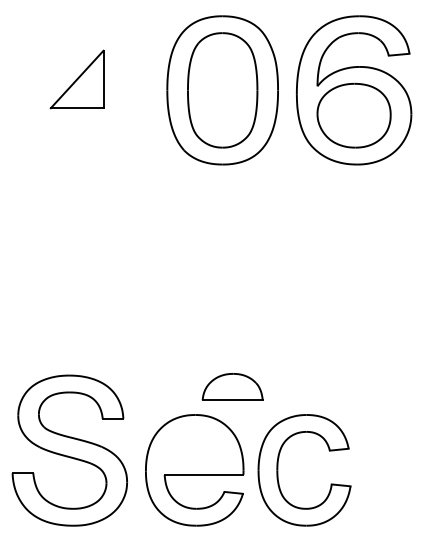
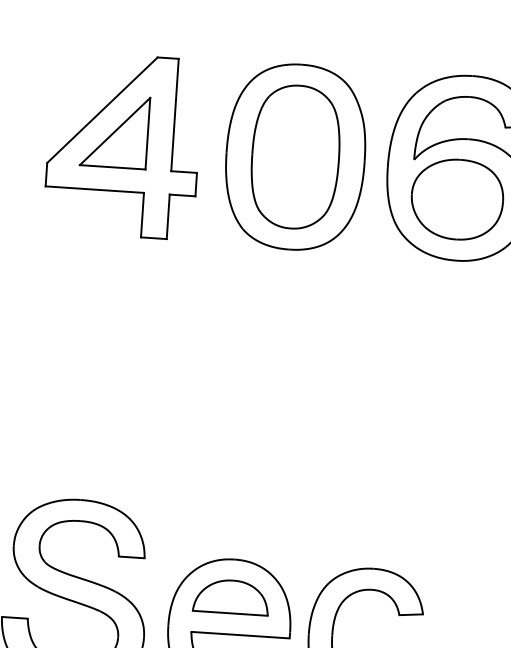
part: (84, 90) -> (123, 145), added
part: (232, 386) -> (231, 596), moved

